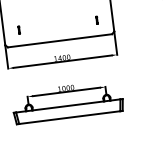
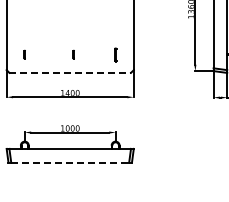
part: (96, 20) -> (115, 54), size x1.6
part: (60, 24) -> (73, 54), added
line: (60, 40) -> (70, 72), solid -> dashed
line: (69, 117) -> (70, 162), solid -> dashed

